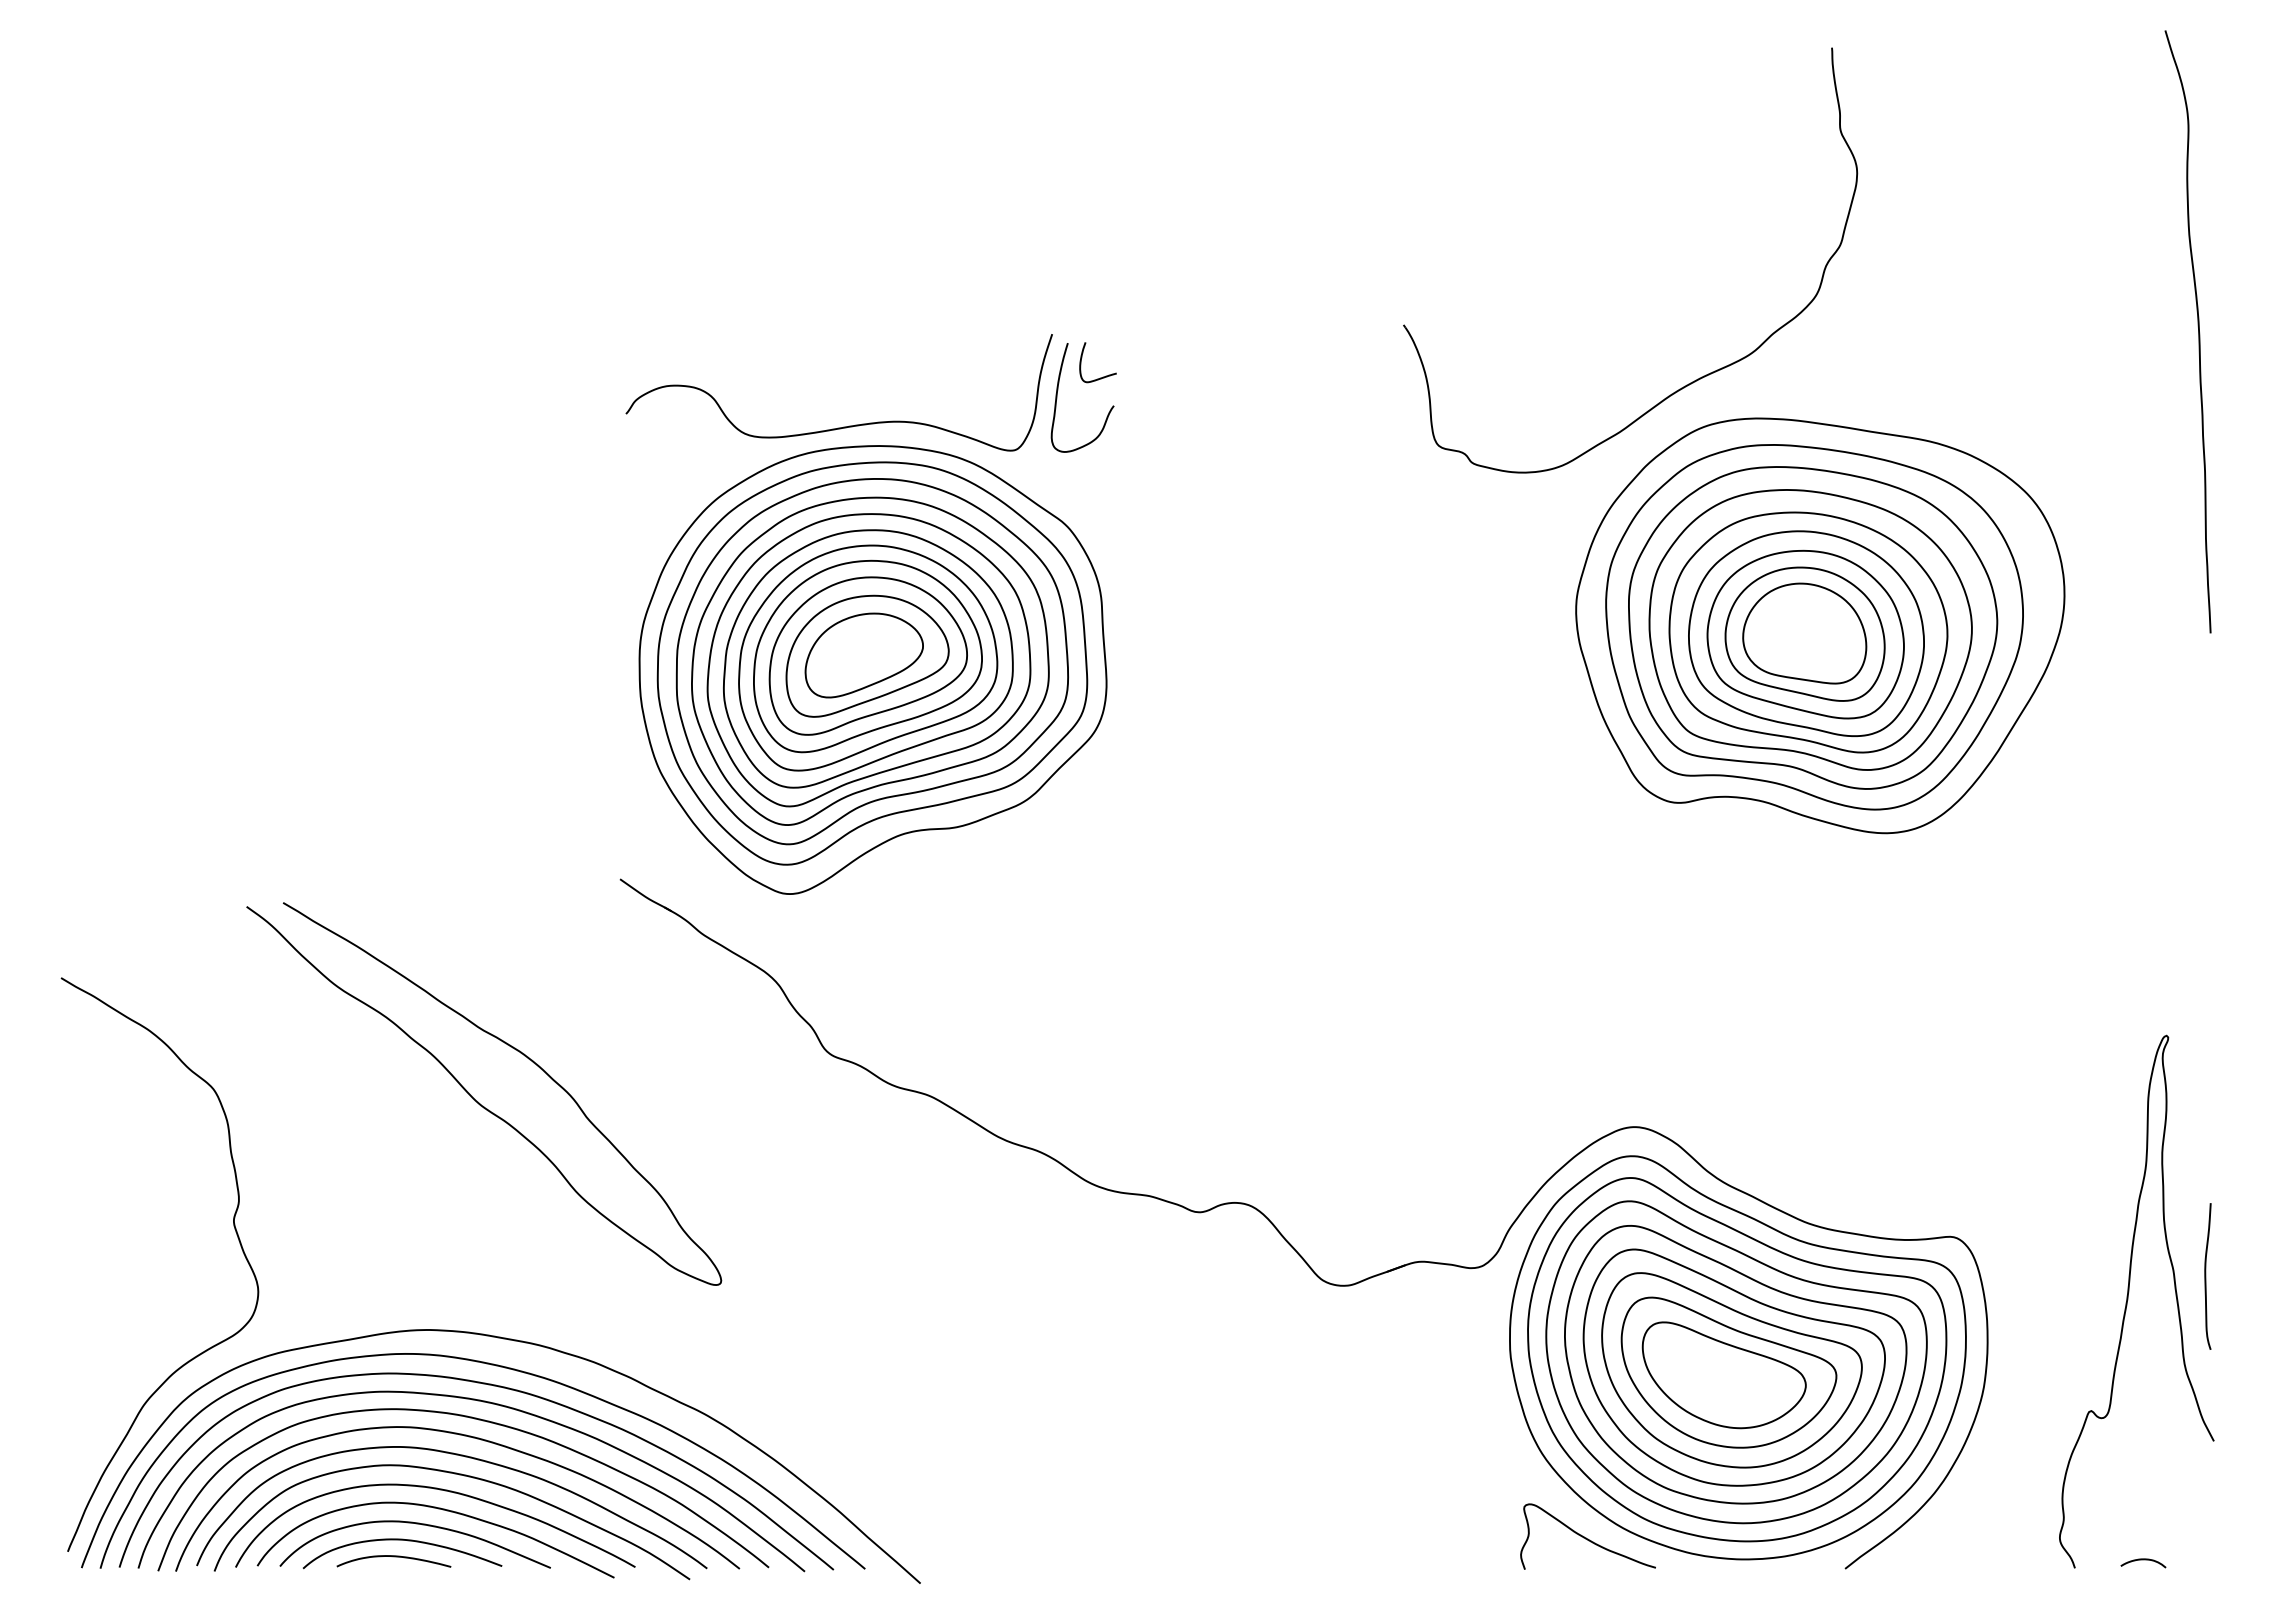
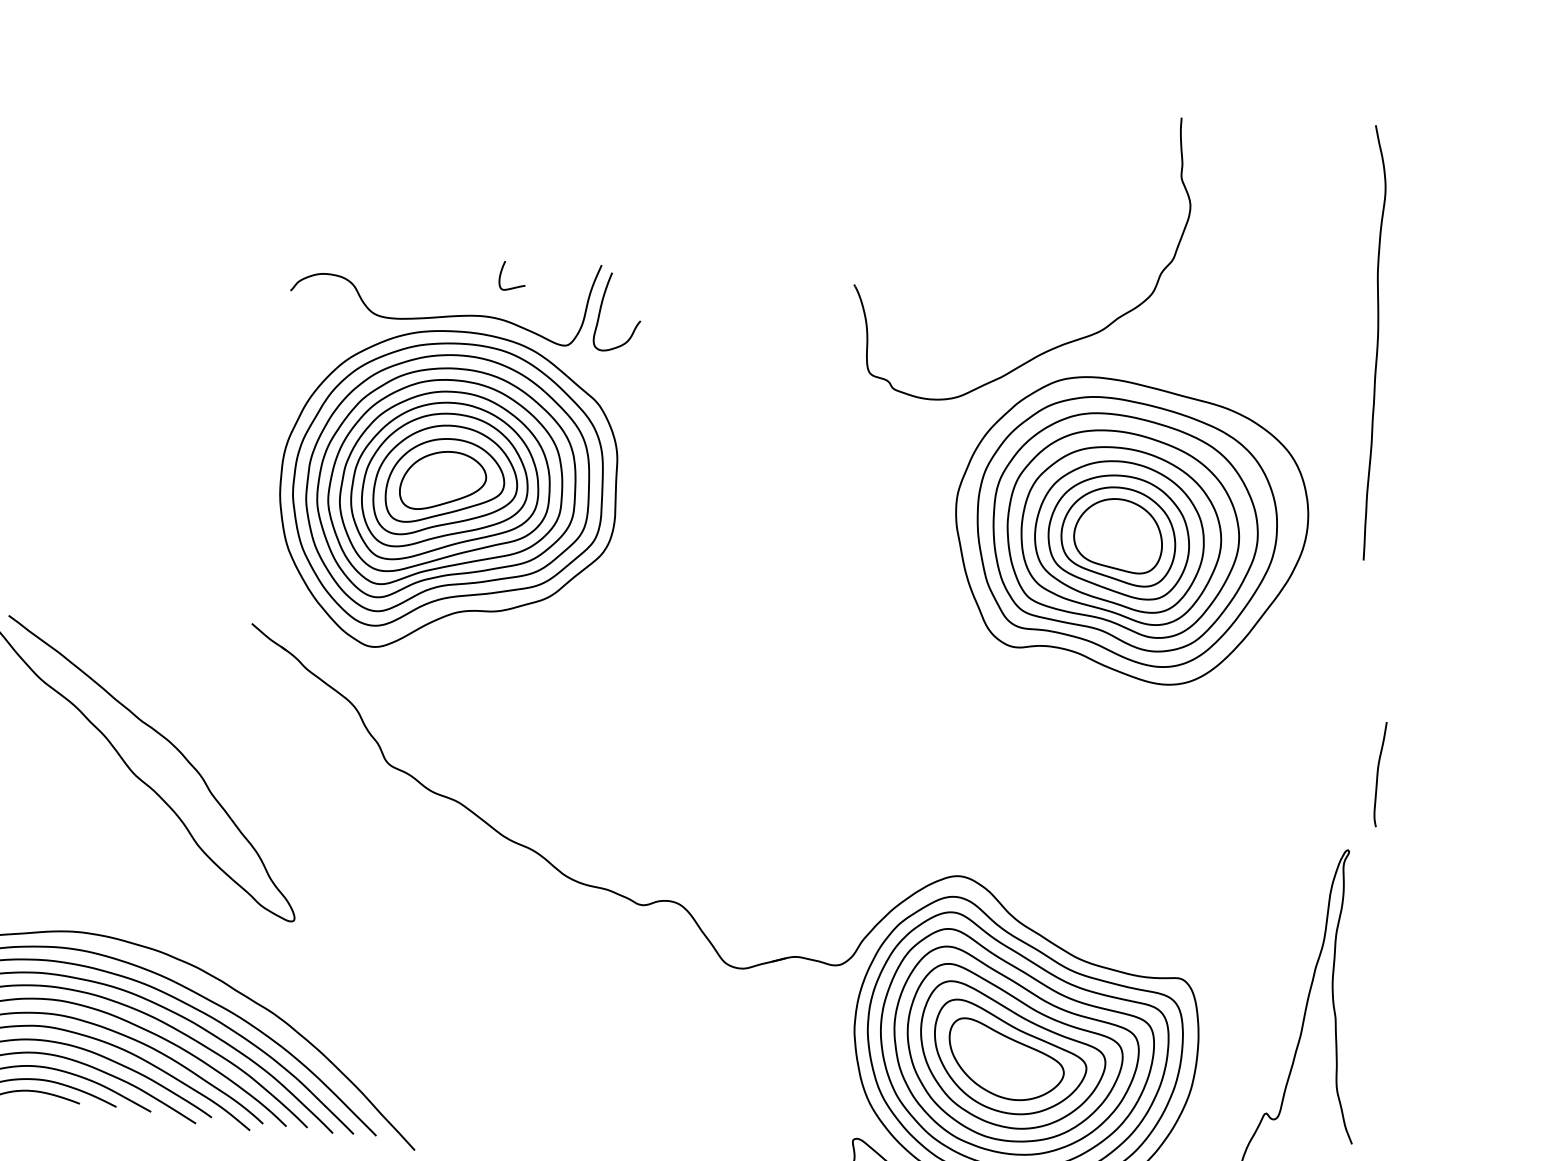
curve: (2198, 331) -> (1377, 343), moved
curve: (1103, 376) -> (515, 286), moved
curve: (2206, 1276) -> (1378, 774), moved

